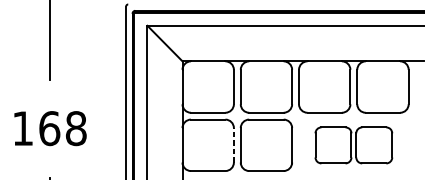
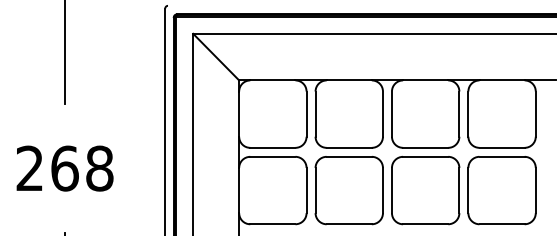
text: (22, 127) -> (29, 167), 168 -> 268
line: (233, 145) -> (306, 190), dashed -> solid
part: (353, 145) -> (463, 190), size x1.43

